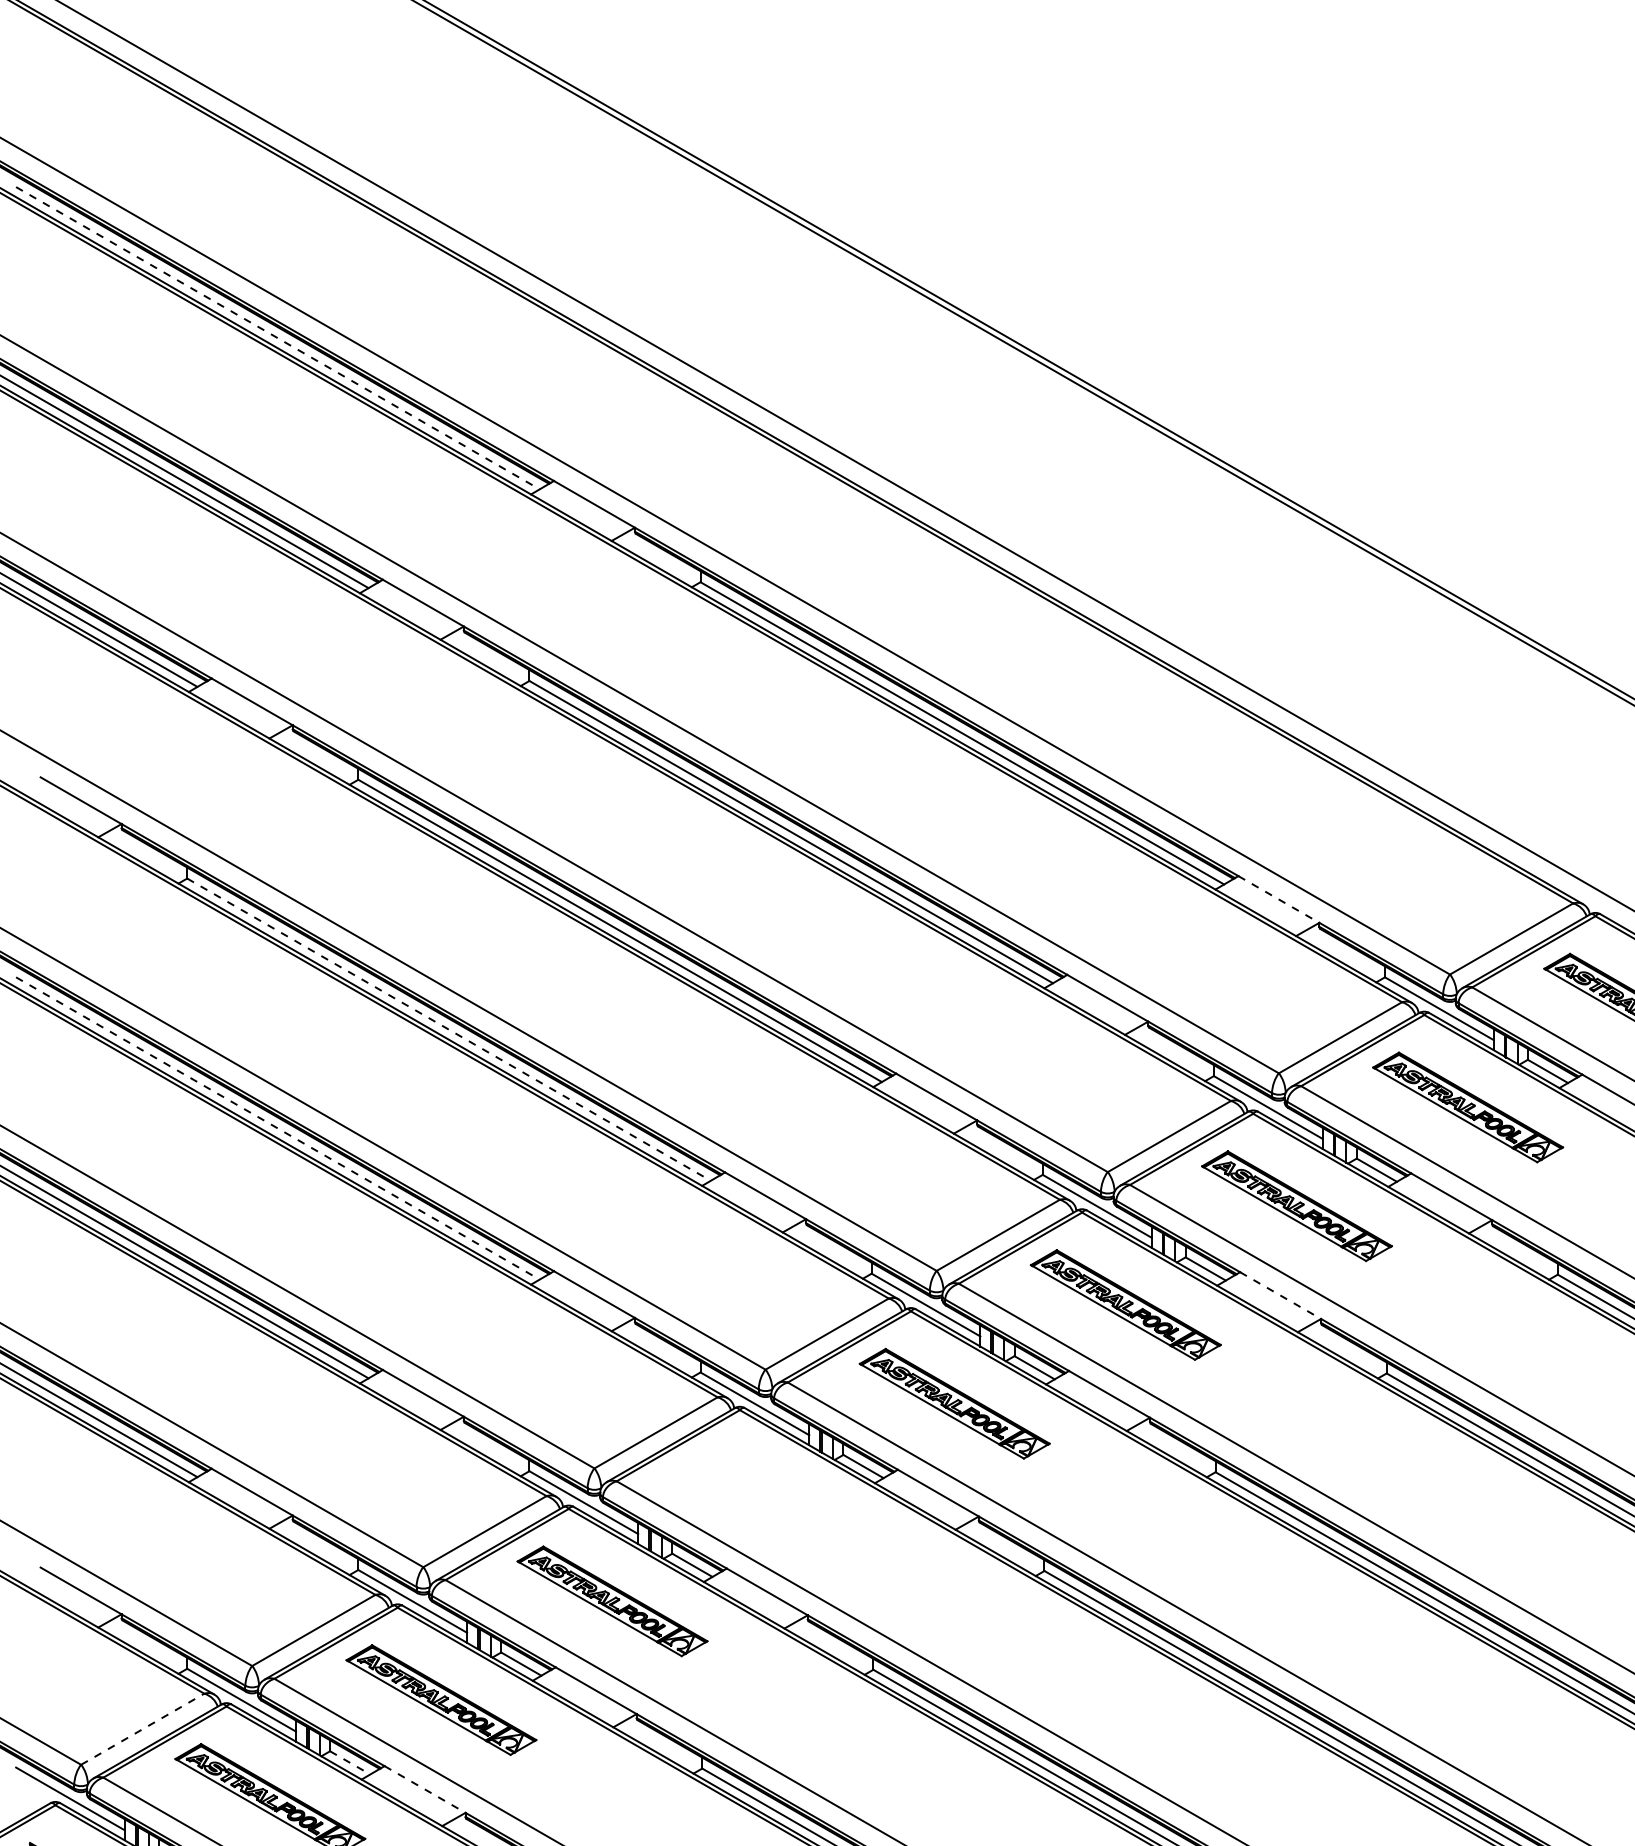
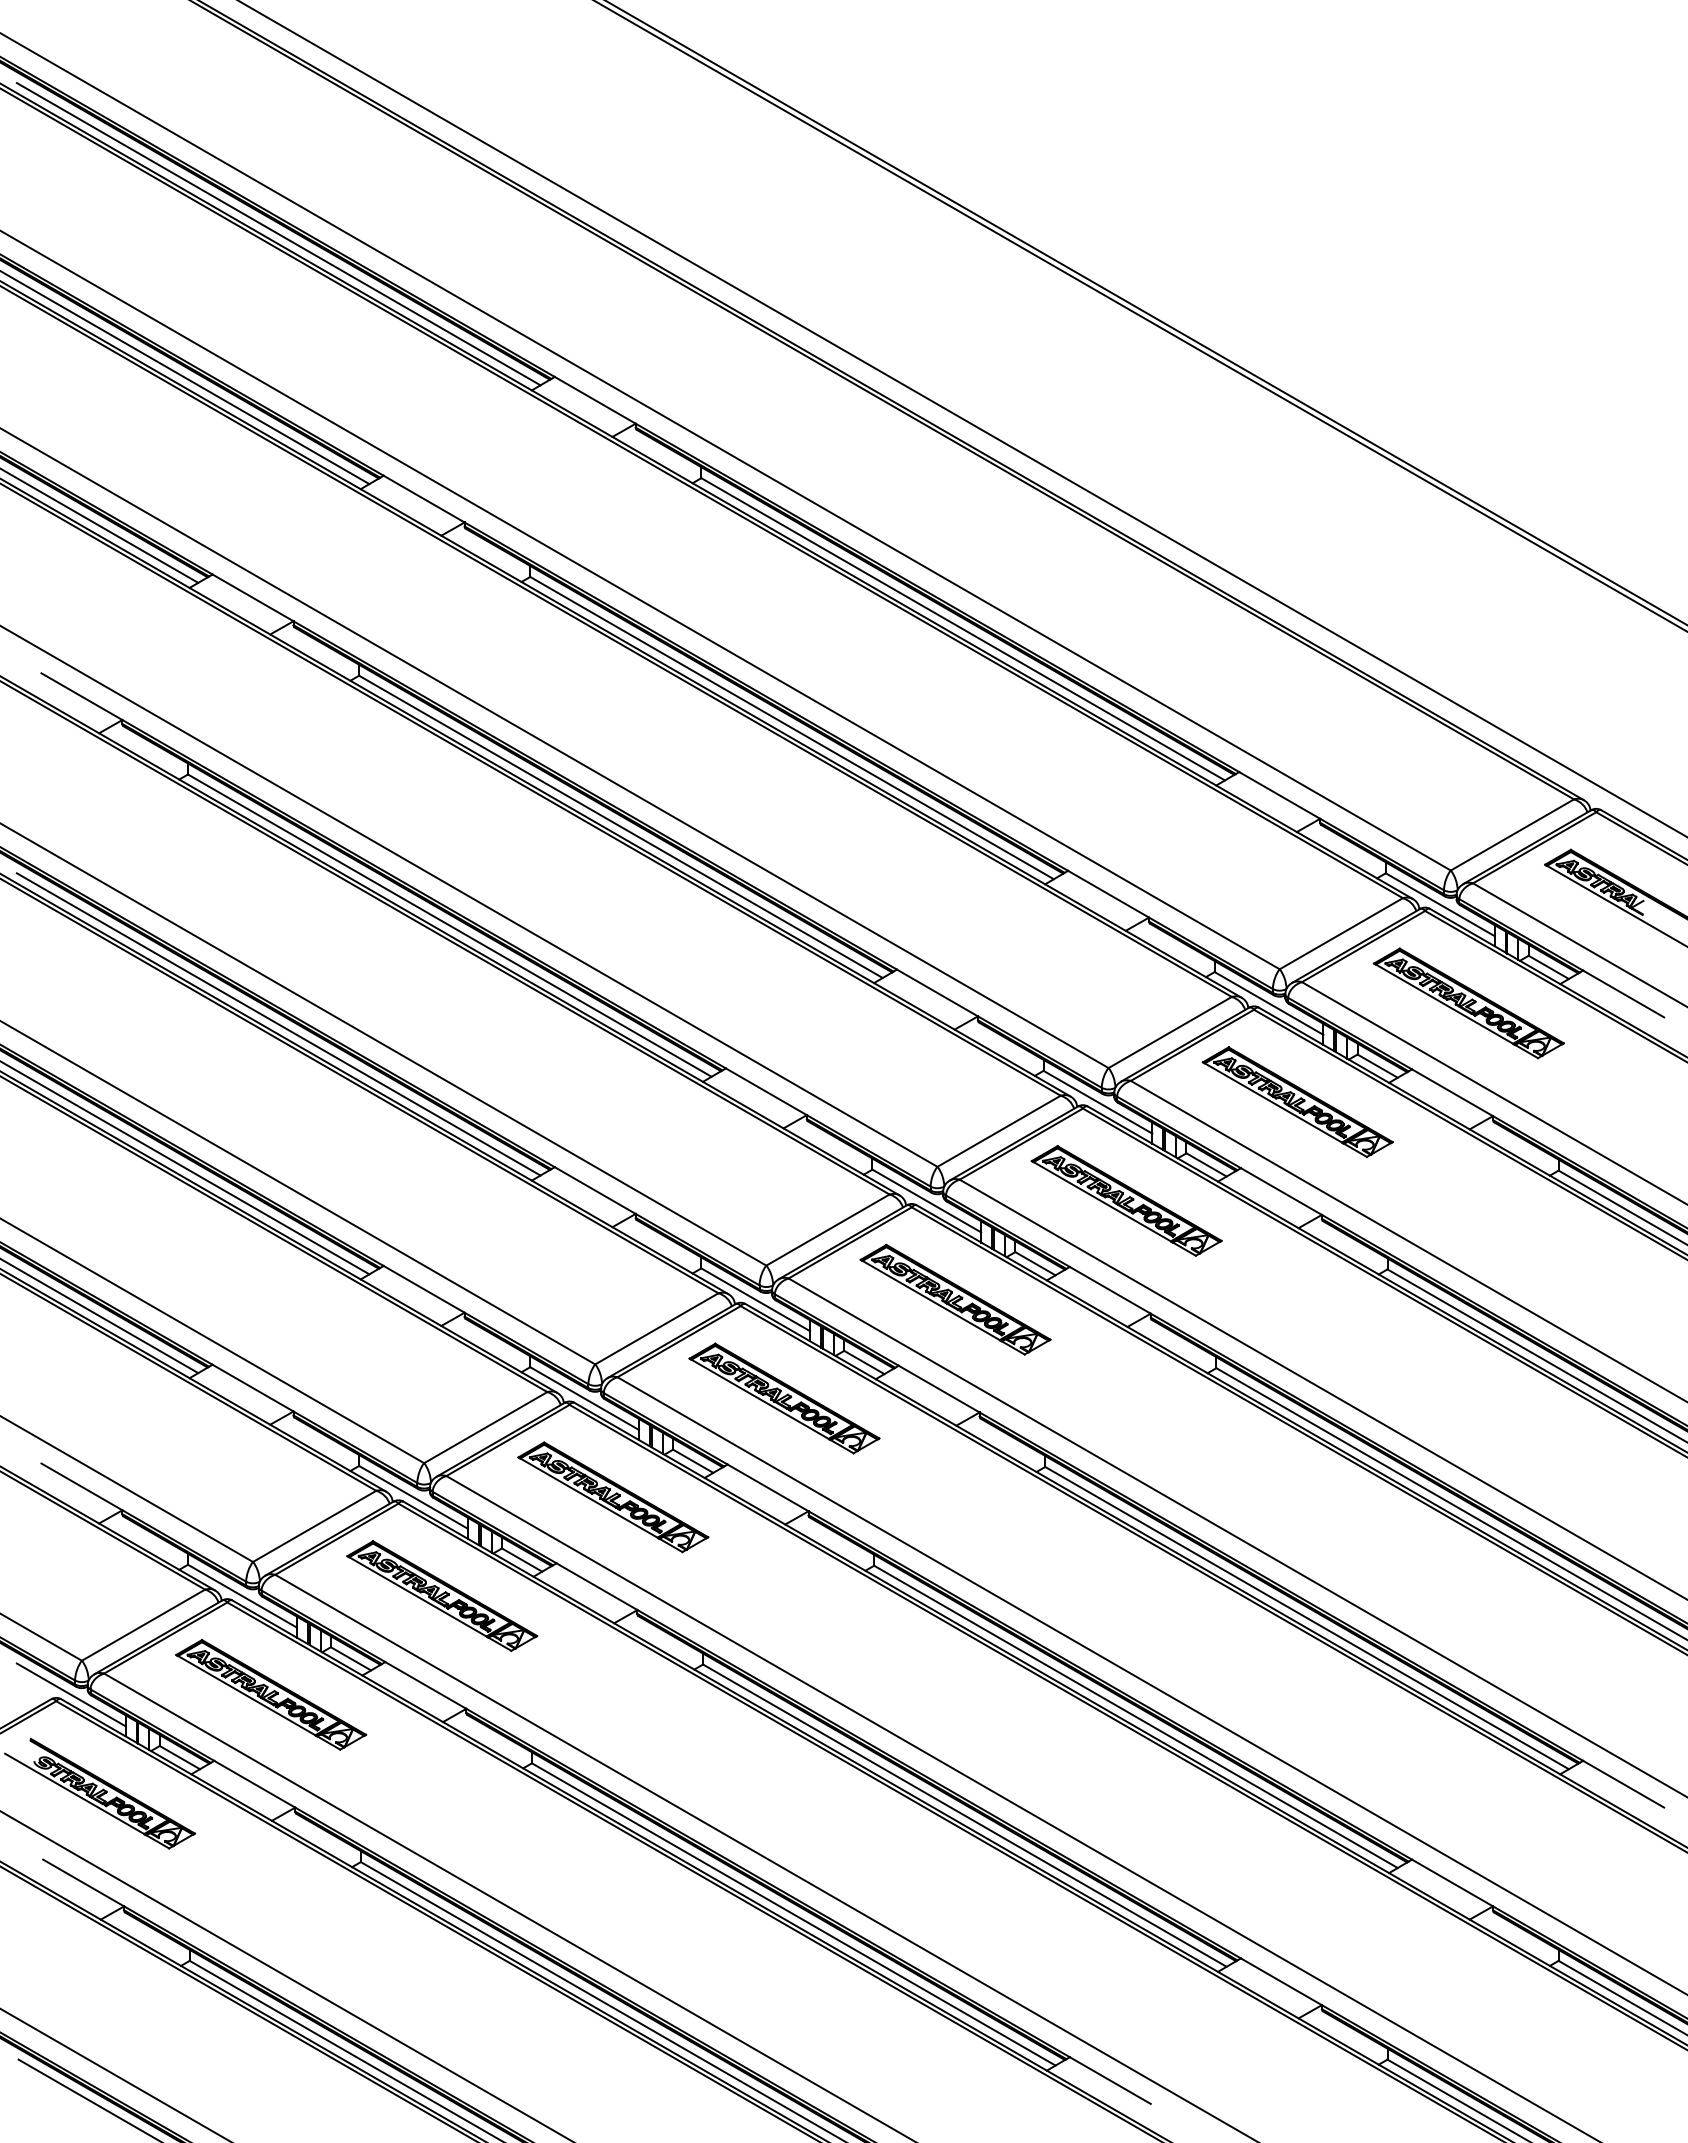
line: (278, 338) -> (279, 234), dashed -> solid
line: (1278, 899) -> (1279, 795), dashed -> solid
line: (449, 1029) -> (450, 925), dashed -> solid
line: (278, 1128) -> (279, 1024), dashed -> solid
line: (1280, 1295) -> (1281, 1191), dashed -> solid
part: (783, 1502) -> (784, 1398), added
line: (142, 1728) -> (143, 1624), dashed -> solid
line: (350, 1763) -> (351, 1659), dashed -> solid
line: (424, 1789) -> (425, 1685), dashed -> solid

